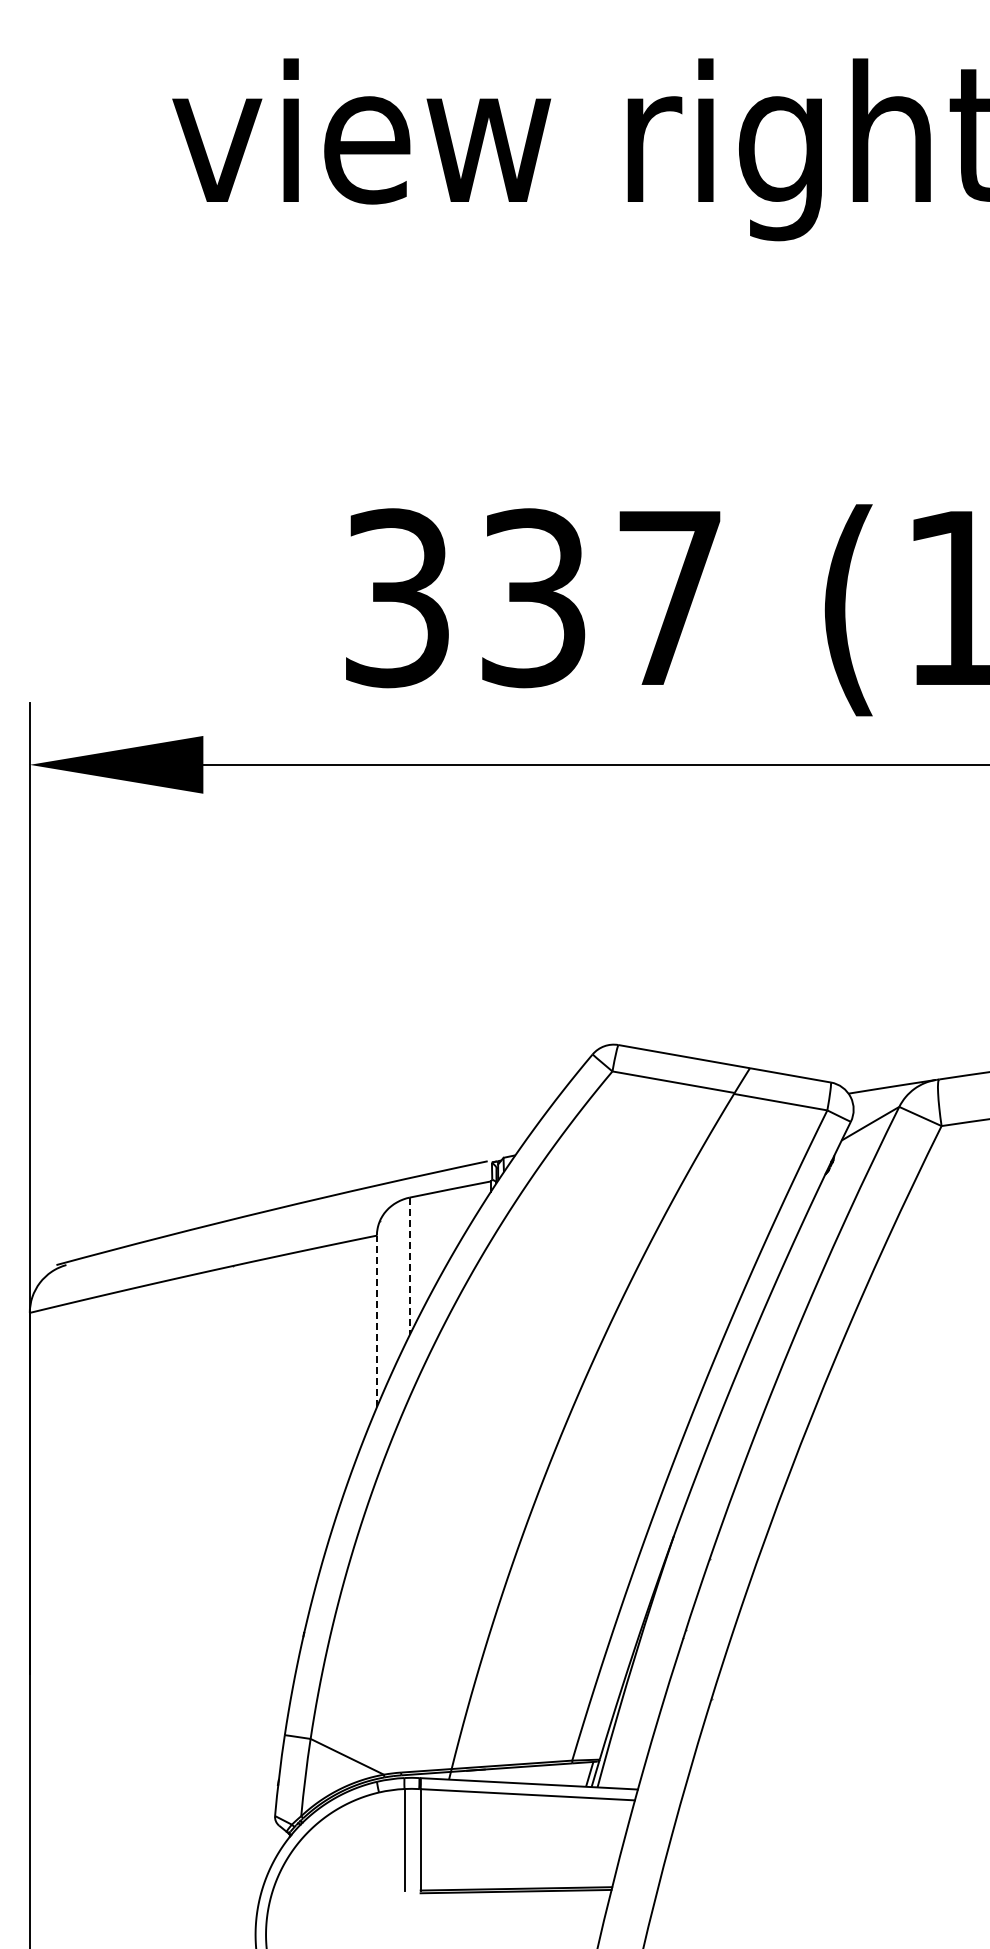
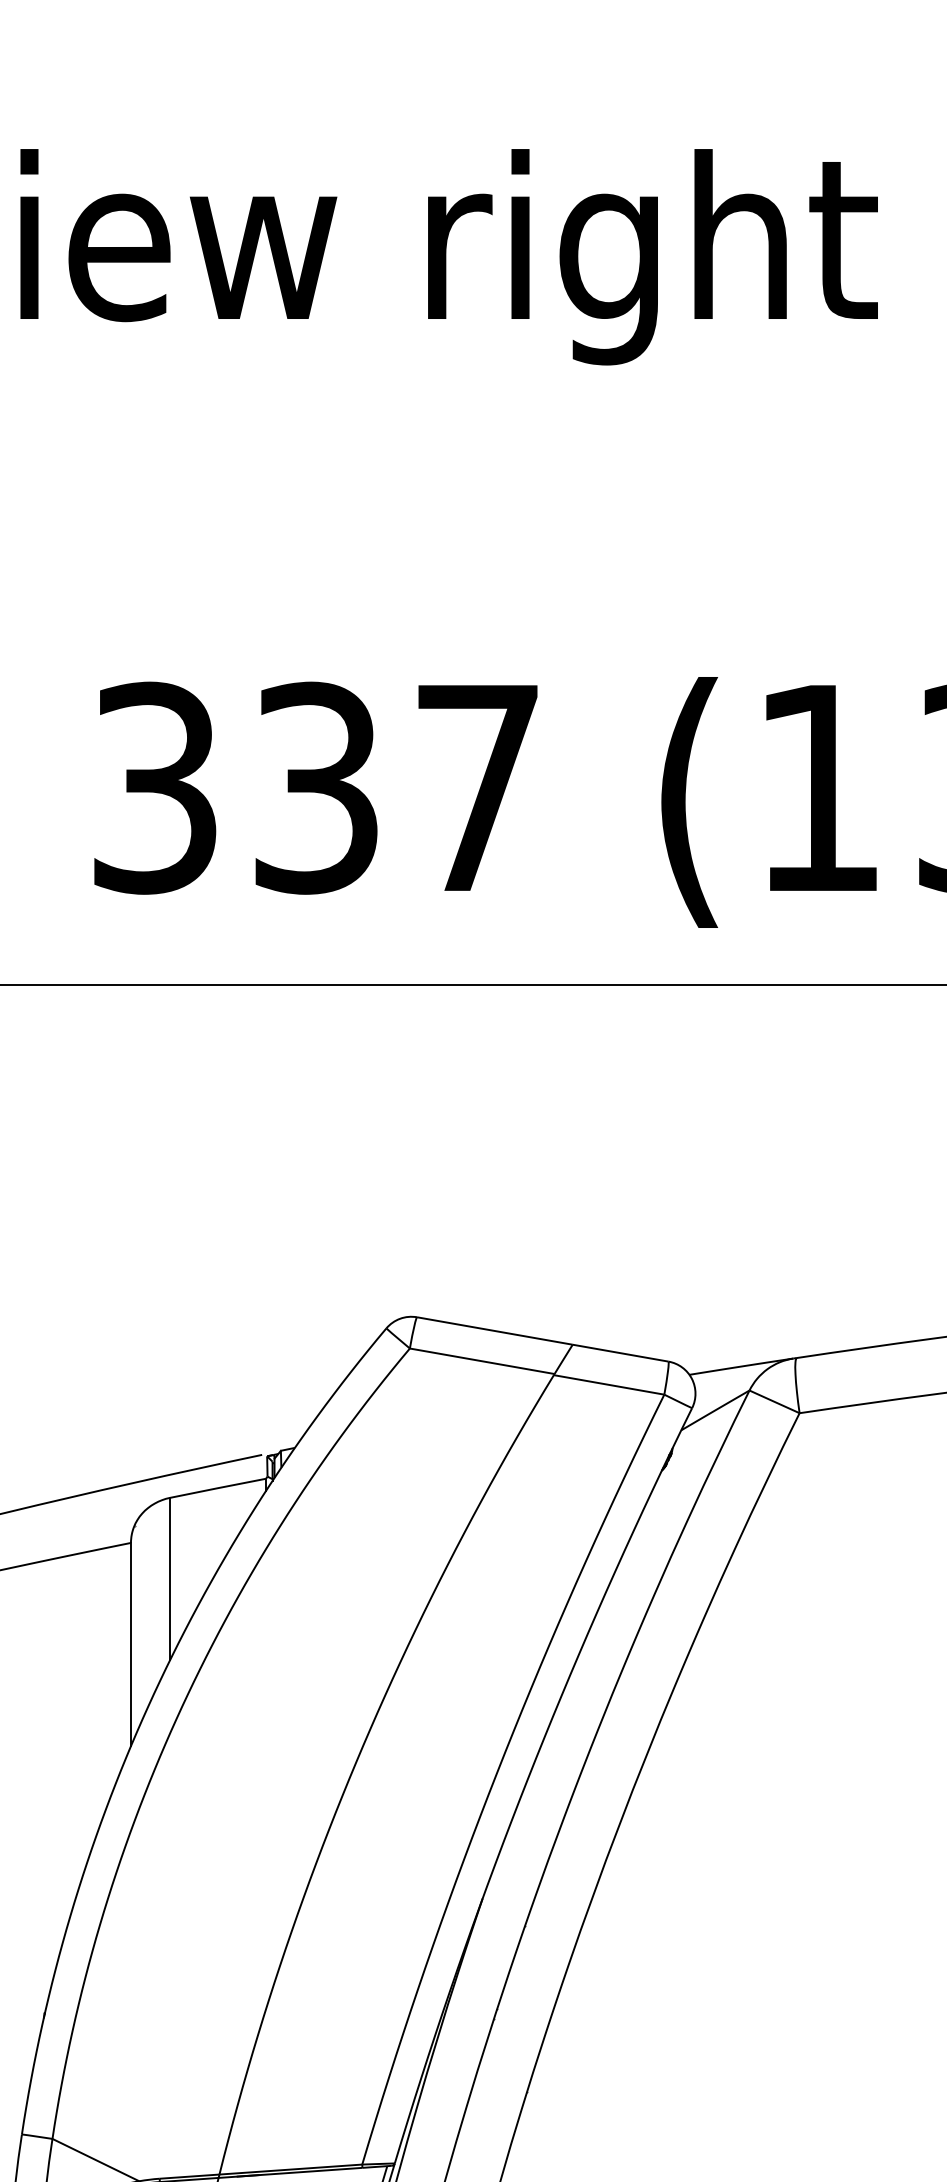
line: (409, 1266) -> (169, 1579), dashed -> solid
line: (376, 1321) -> (130, 1644), dashed -> solid

